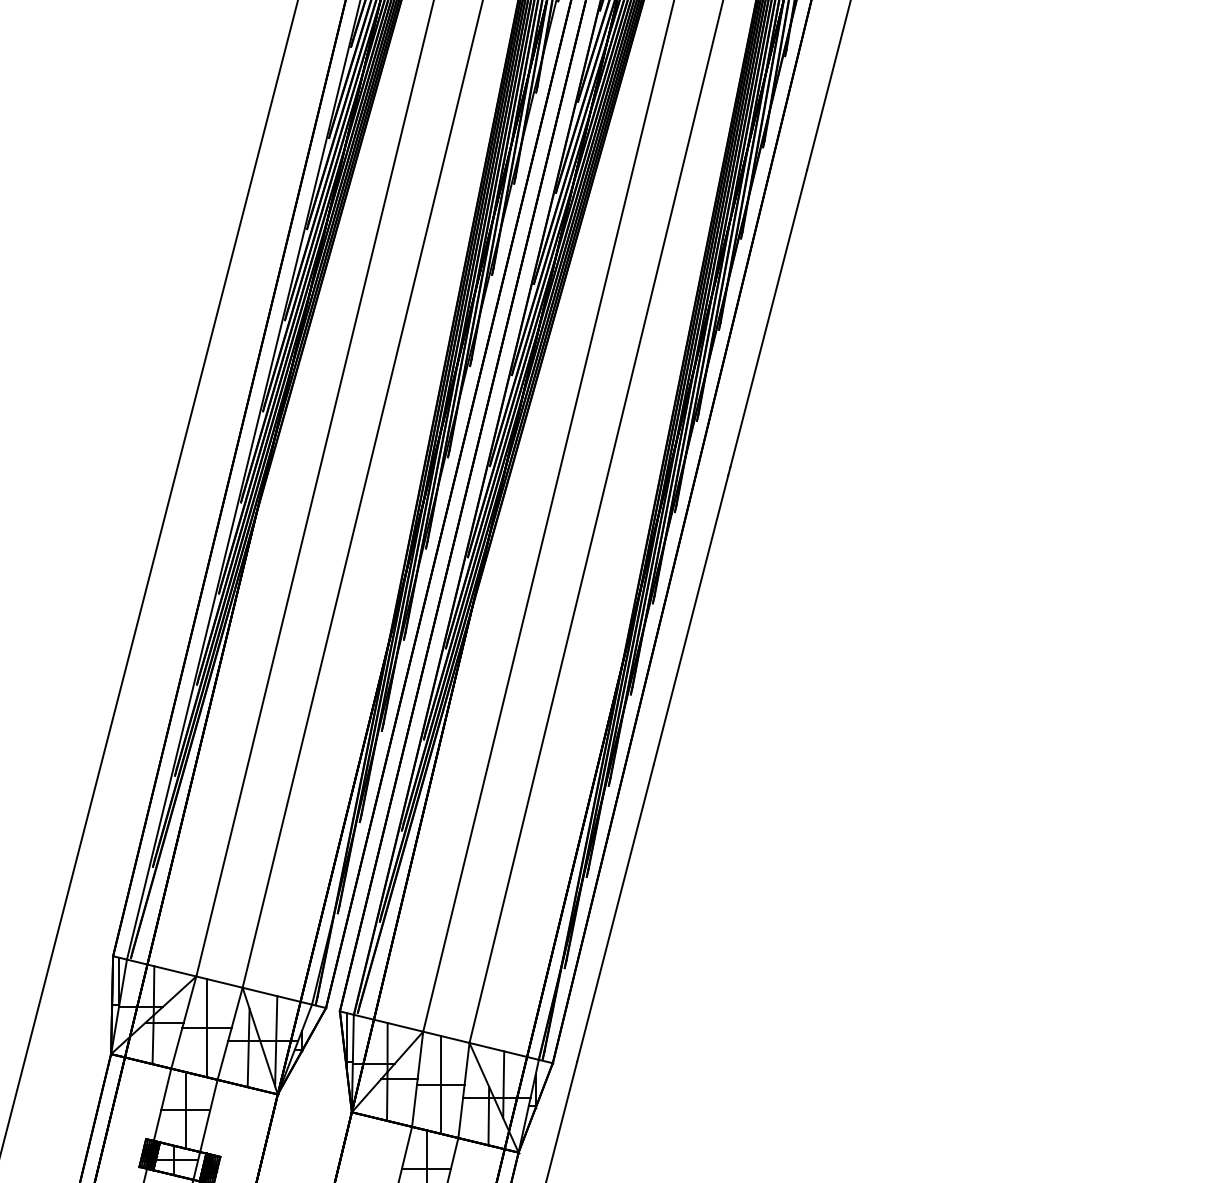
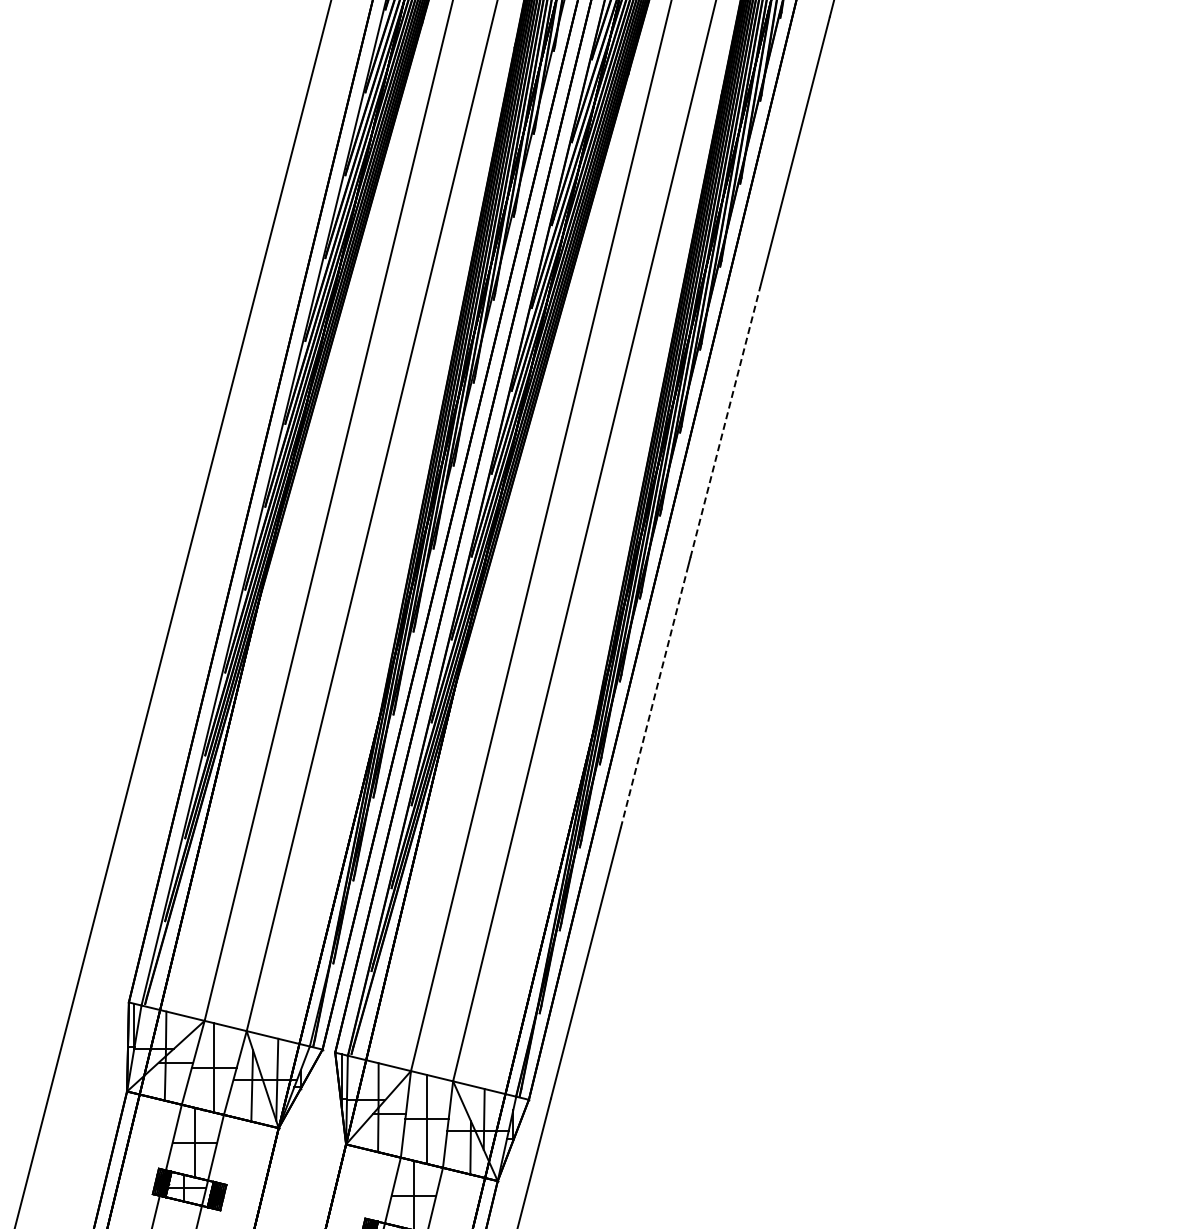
line: (768, 318) -> (725, 422), solid -> dashed
line: (690, 619) -> (654, 696), solid -> dashed

